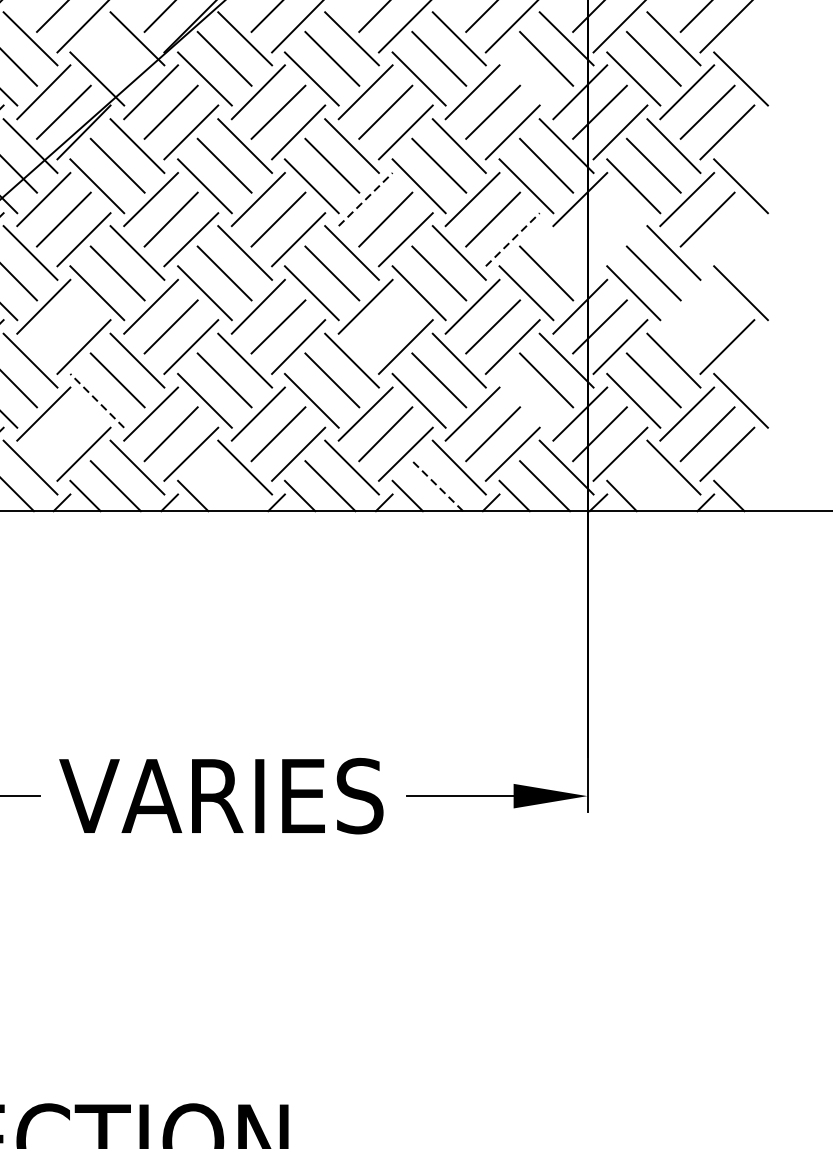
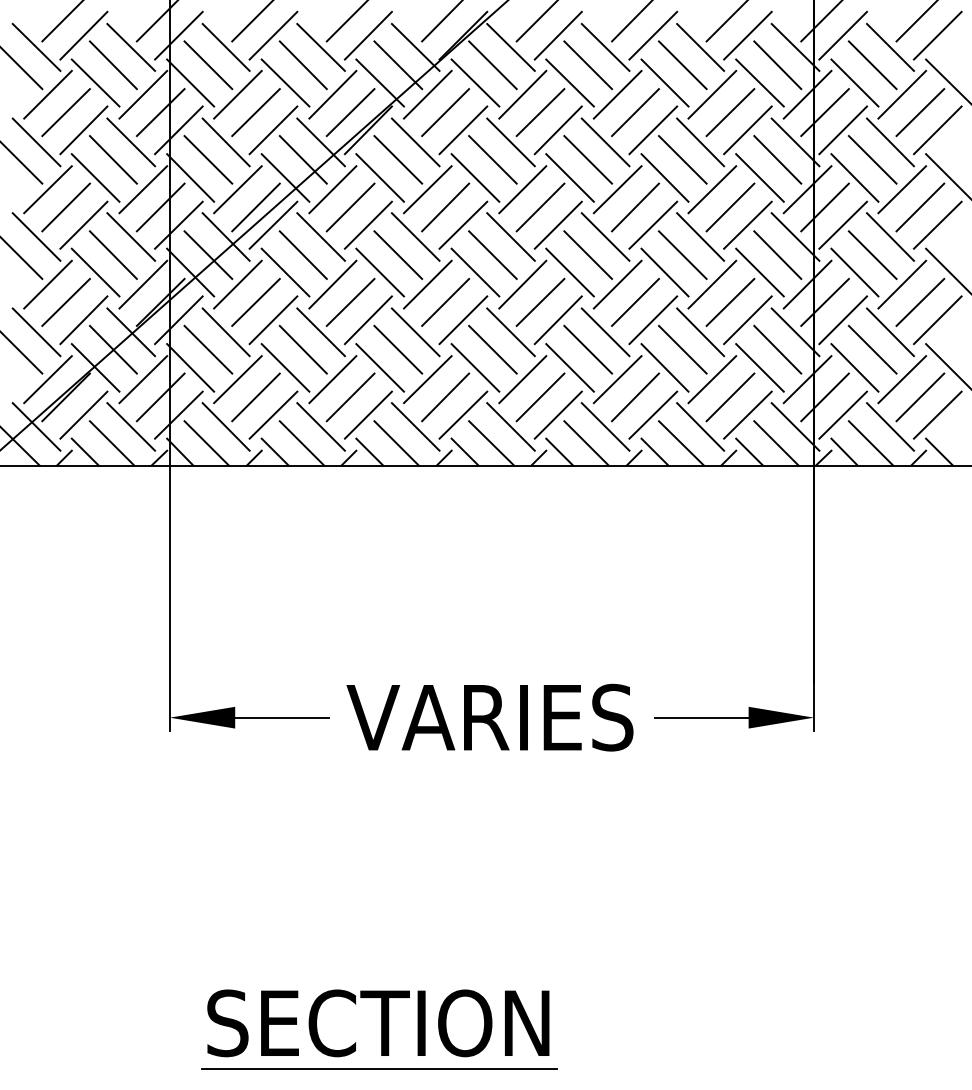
line: (117, 59) -> (398, 65), added
line: (525, 78) -> (759, 82), added
line: (366, 199) -> (618, 189), dashed -> solid
line: (599, 219) -> (824, 207), added
line: (513, 238) -> (748, 224), dashed -> solid
line: (620, 238) -> (843, 224), added
line: (727, 238) -> (937, 224), added
line: (566, 252) -> (795, 236), added
line: (687, 306) -> (902, 284), added
line: (63, 325) -> (350, 301), added
line: (385, 325) -> (635, 301), added
line: (707, 325) -> (920, 301), added
line: (97, 400) -> (380, 367), dashed -> solid
line: (525, 400) -> (759, 367), added
line: (63, 434) -> (350, 397), added
line: (223, 486) -> (491, 443), added
line: (437, 486) -> (681, 443), dashed -> solid
line: (651, 486) -> (870, 443), added

